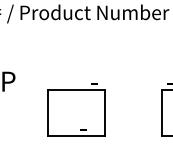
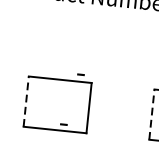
line: (47, 113) -> (25, 101), solid -> dashed
line: (161, 113) -> (151, 114), solid -> dashed

